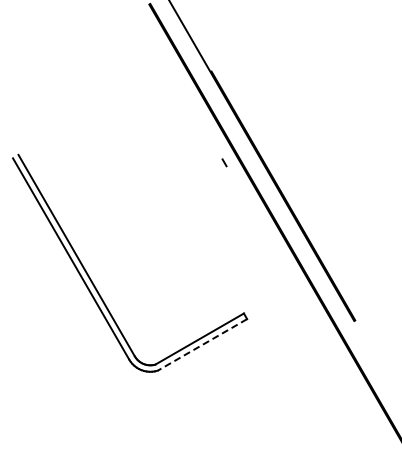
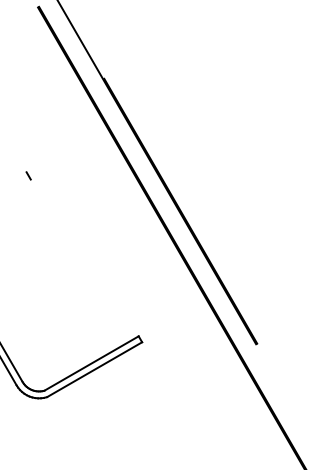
line: (224, 162) -> (28, 175), moved
line: (202, 344) -> (94, 369), dashed -> solid

